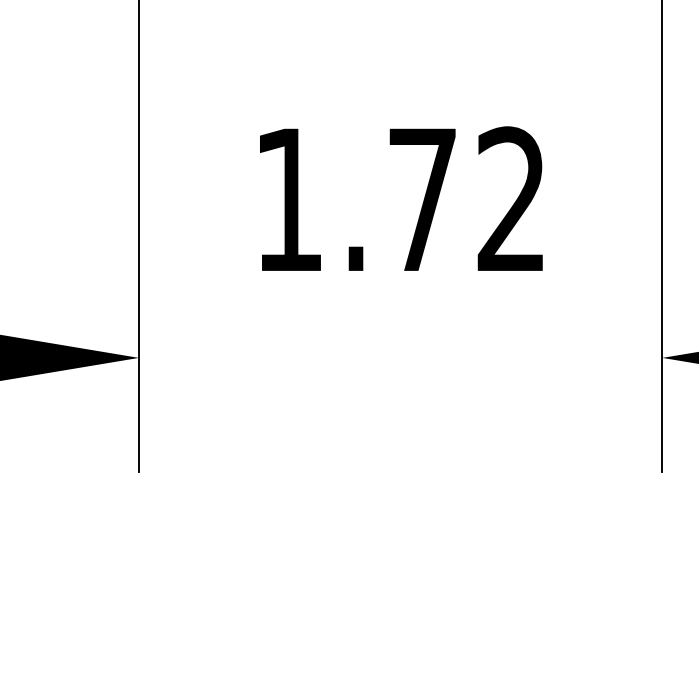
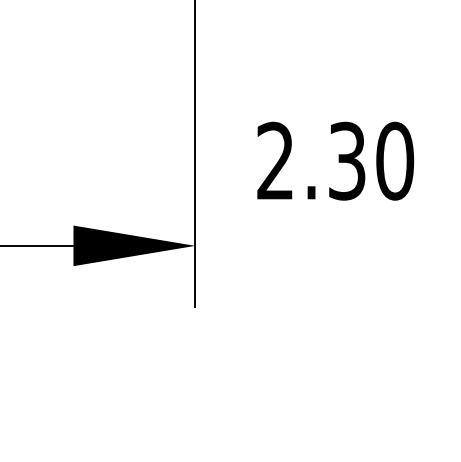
text: (400, 198) -> (335, 160), 1.72 -> 2.30

